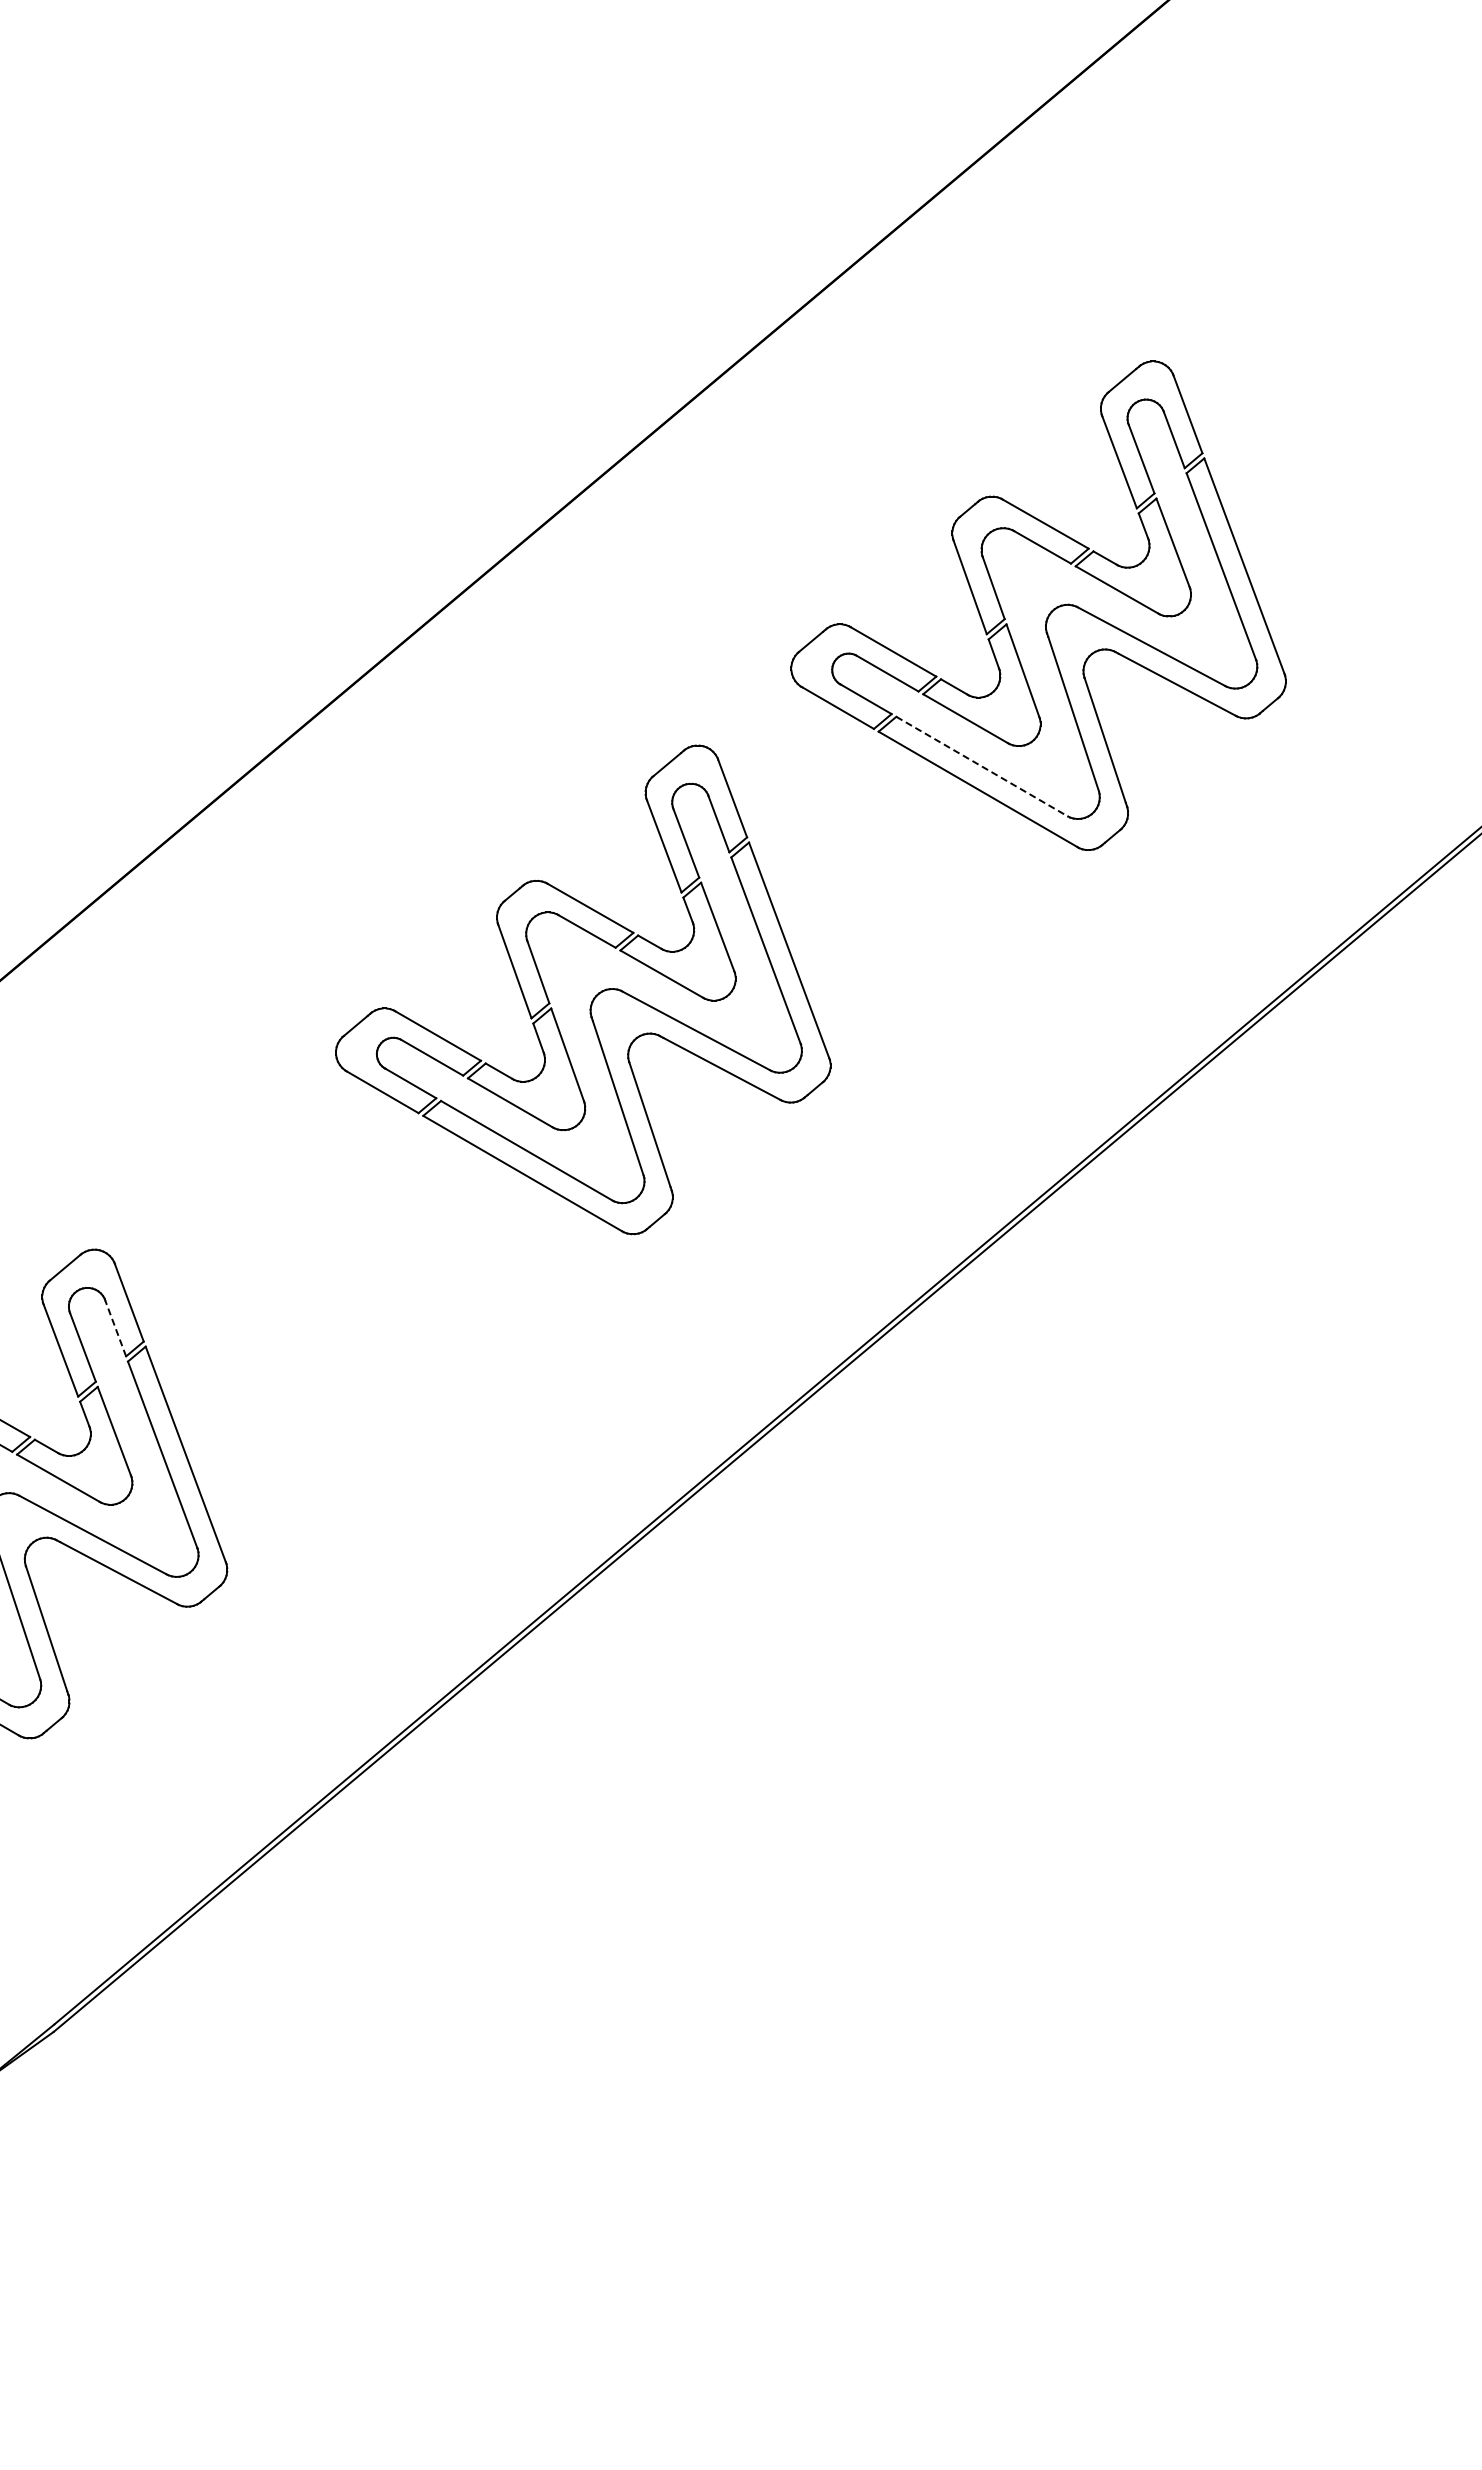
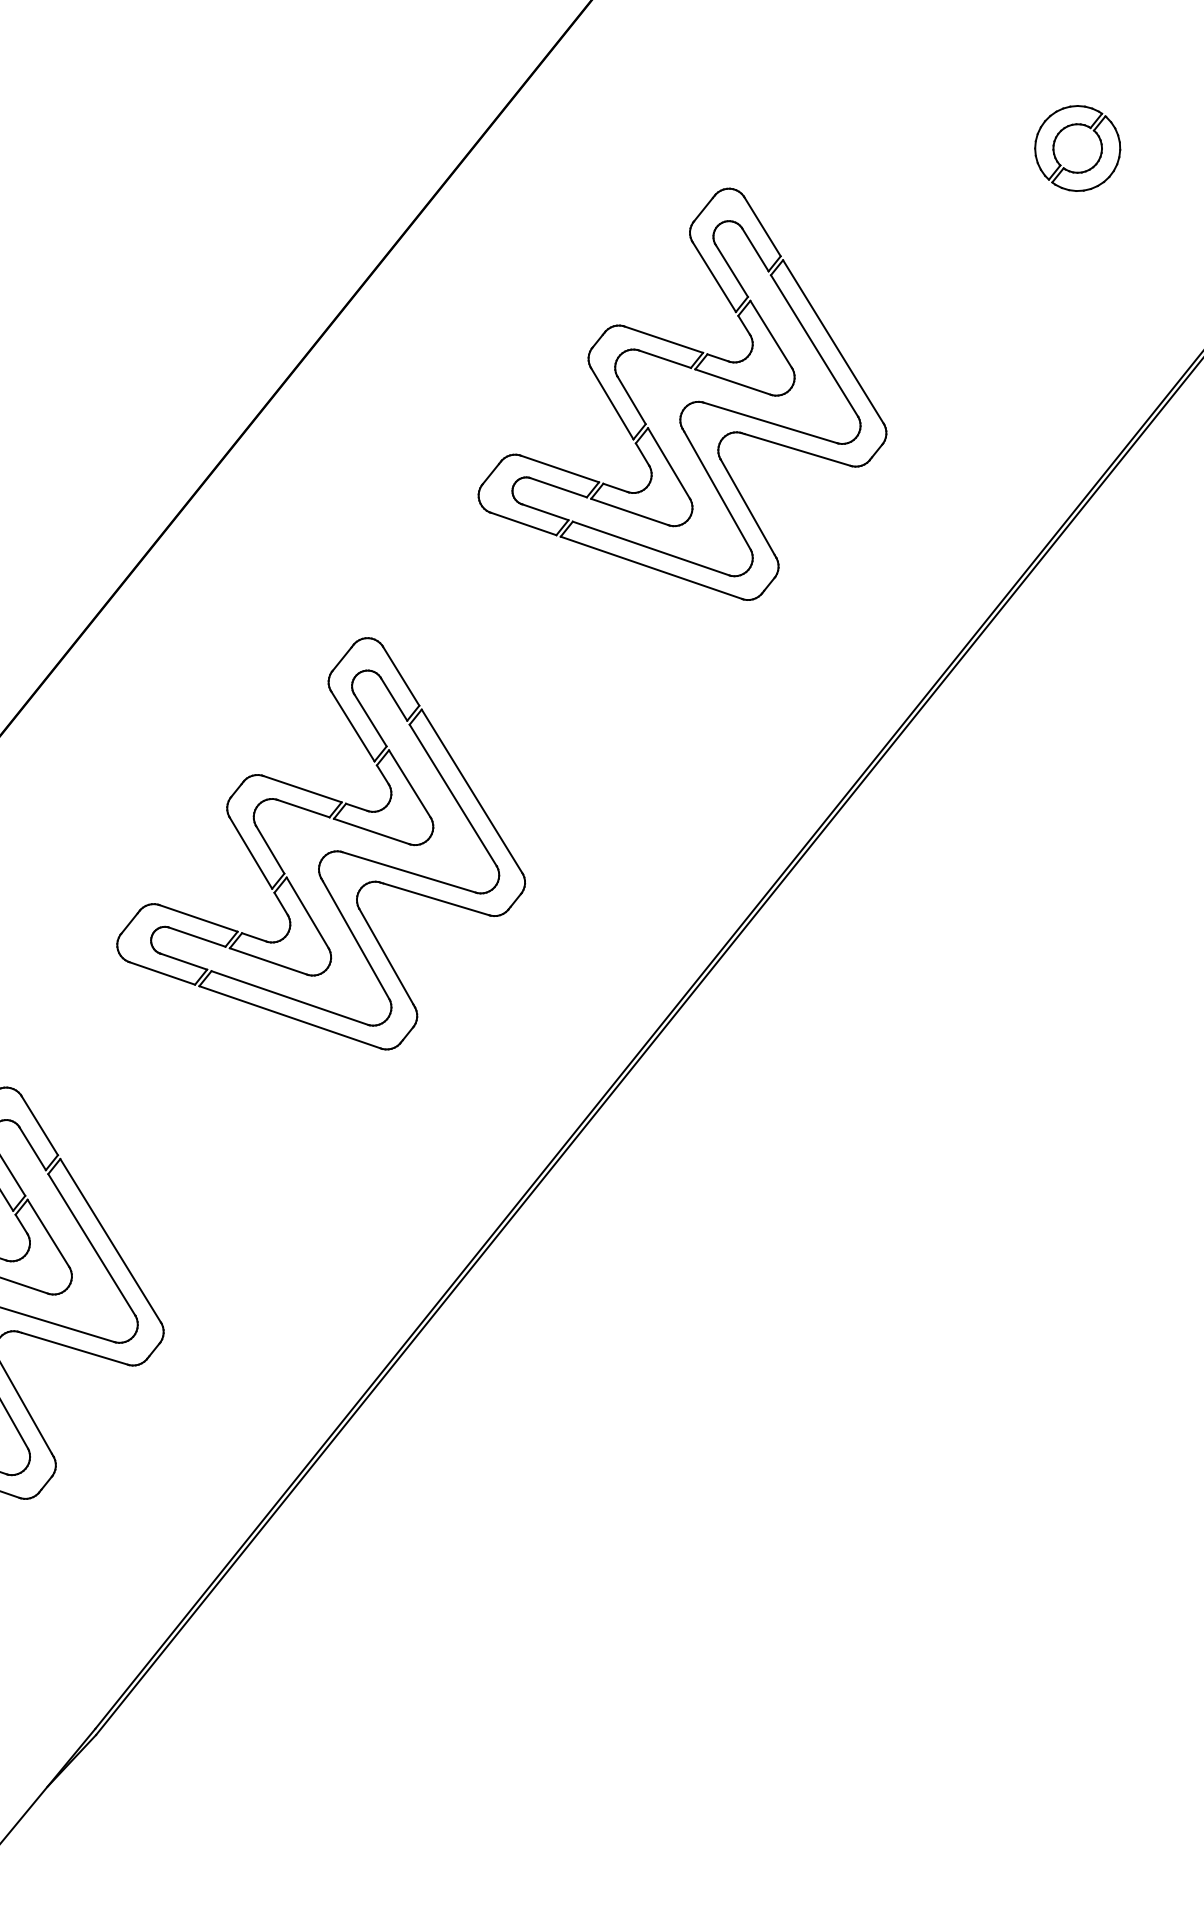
line: (982, 766) -> (651, 548), dashed -> solid
part: (593, 997) -> (319, 861), moved
line: (115, 1328) -> (32, 1149), dashed -> solid

